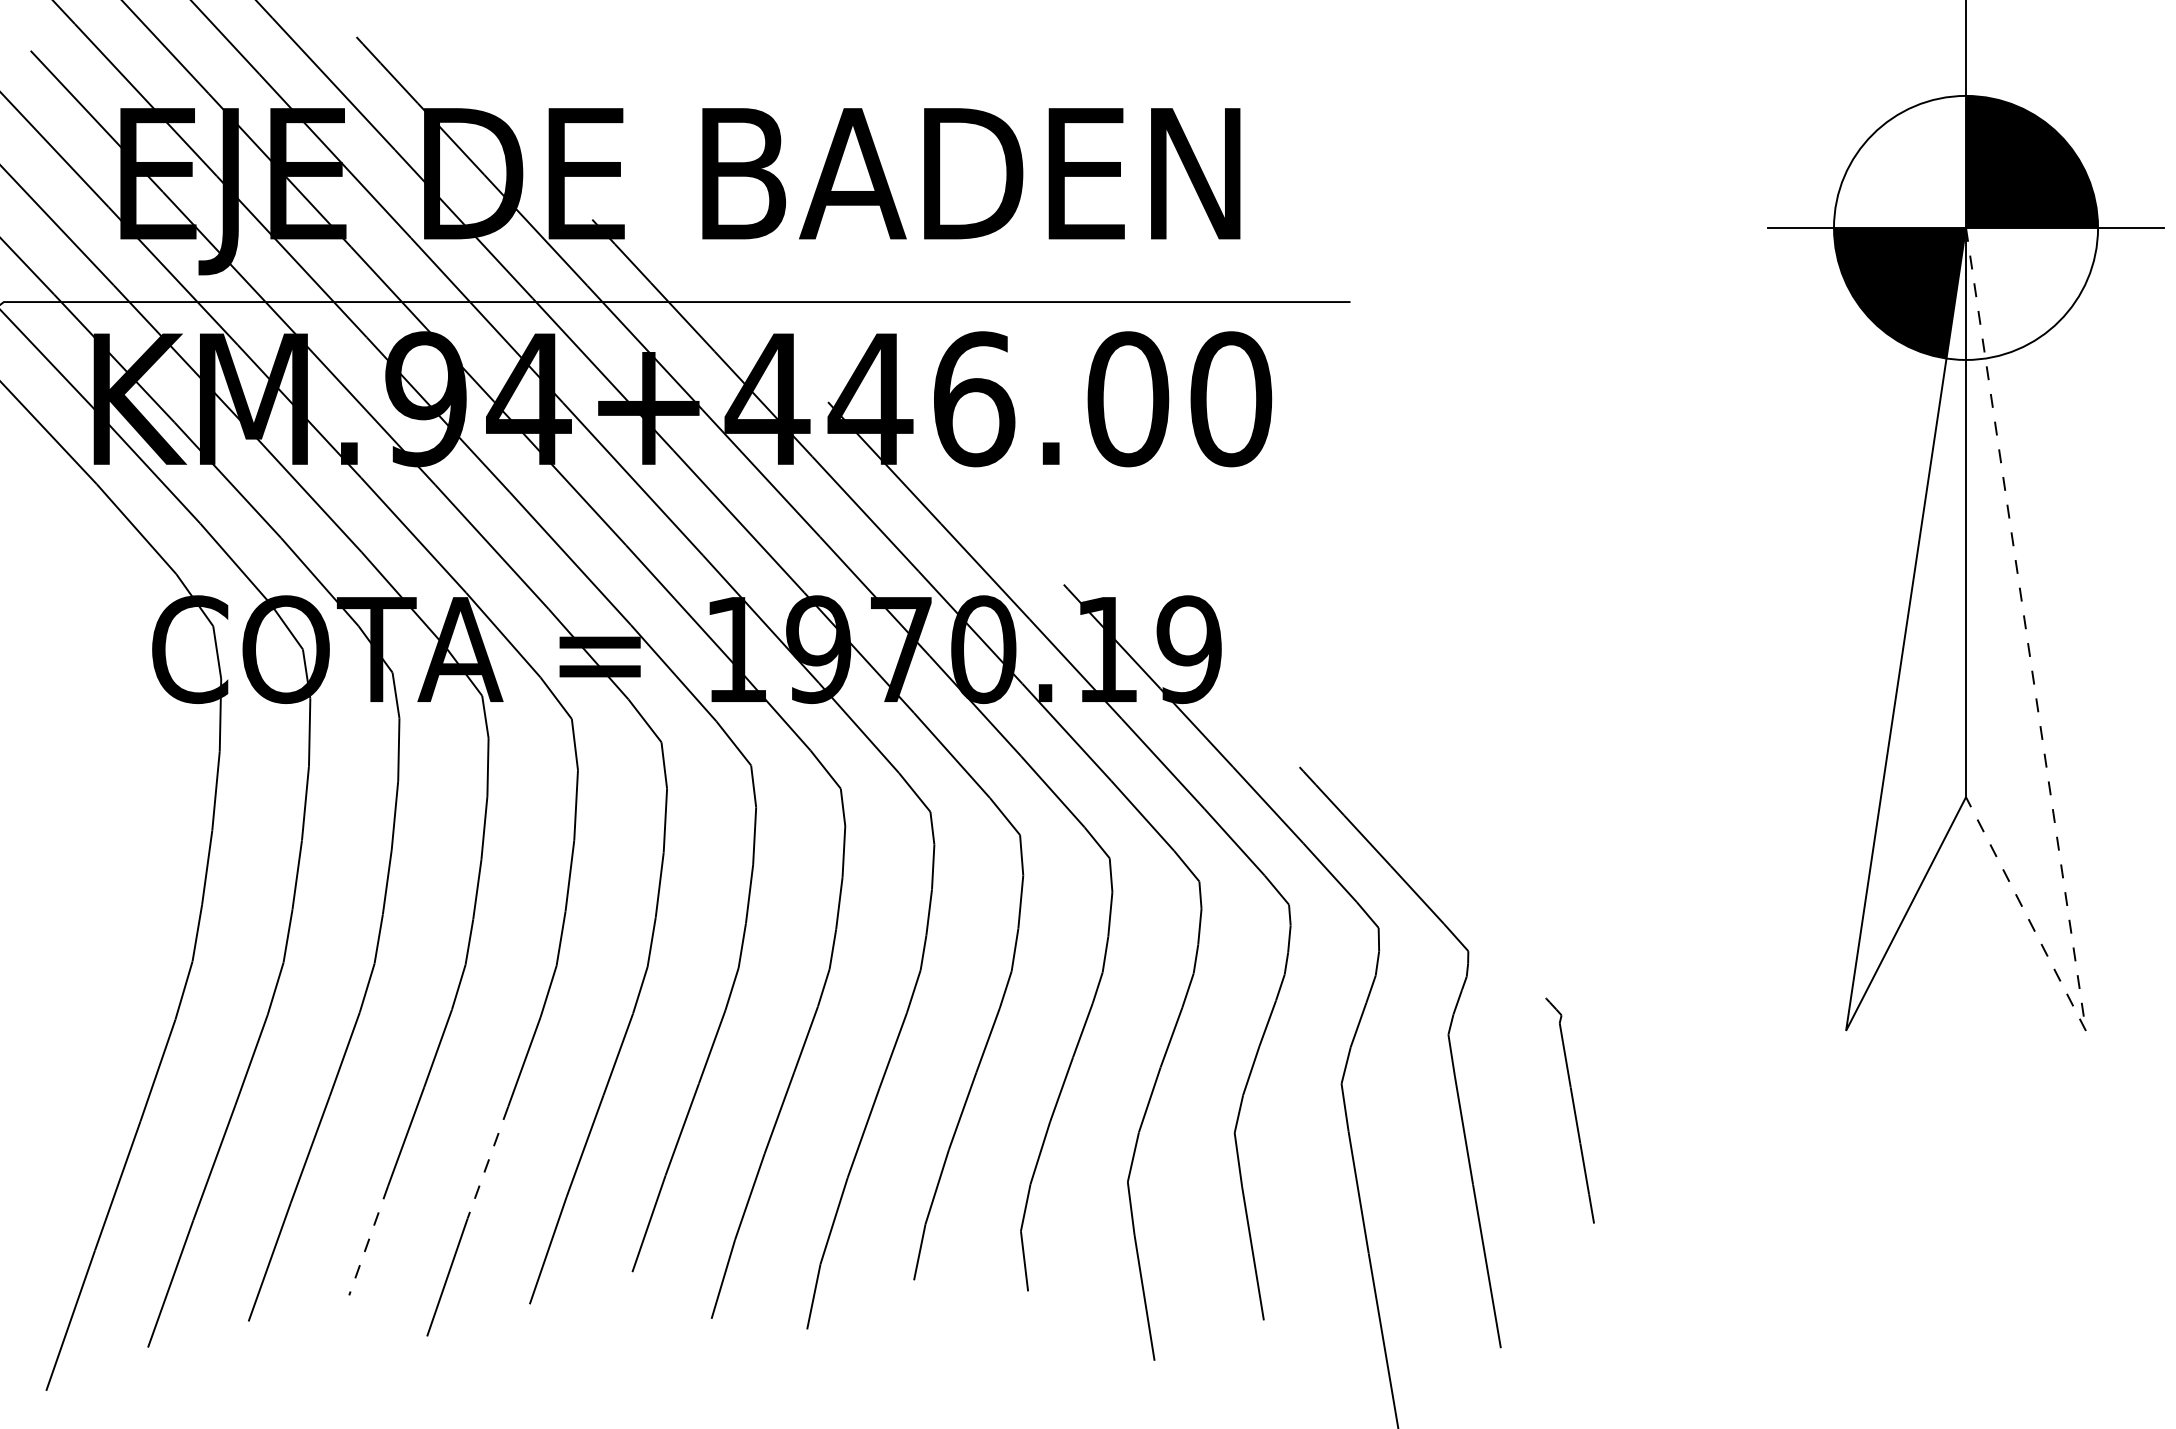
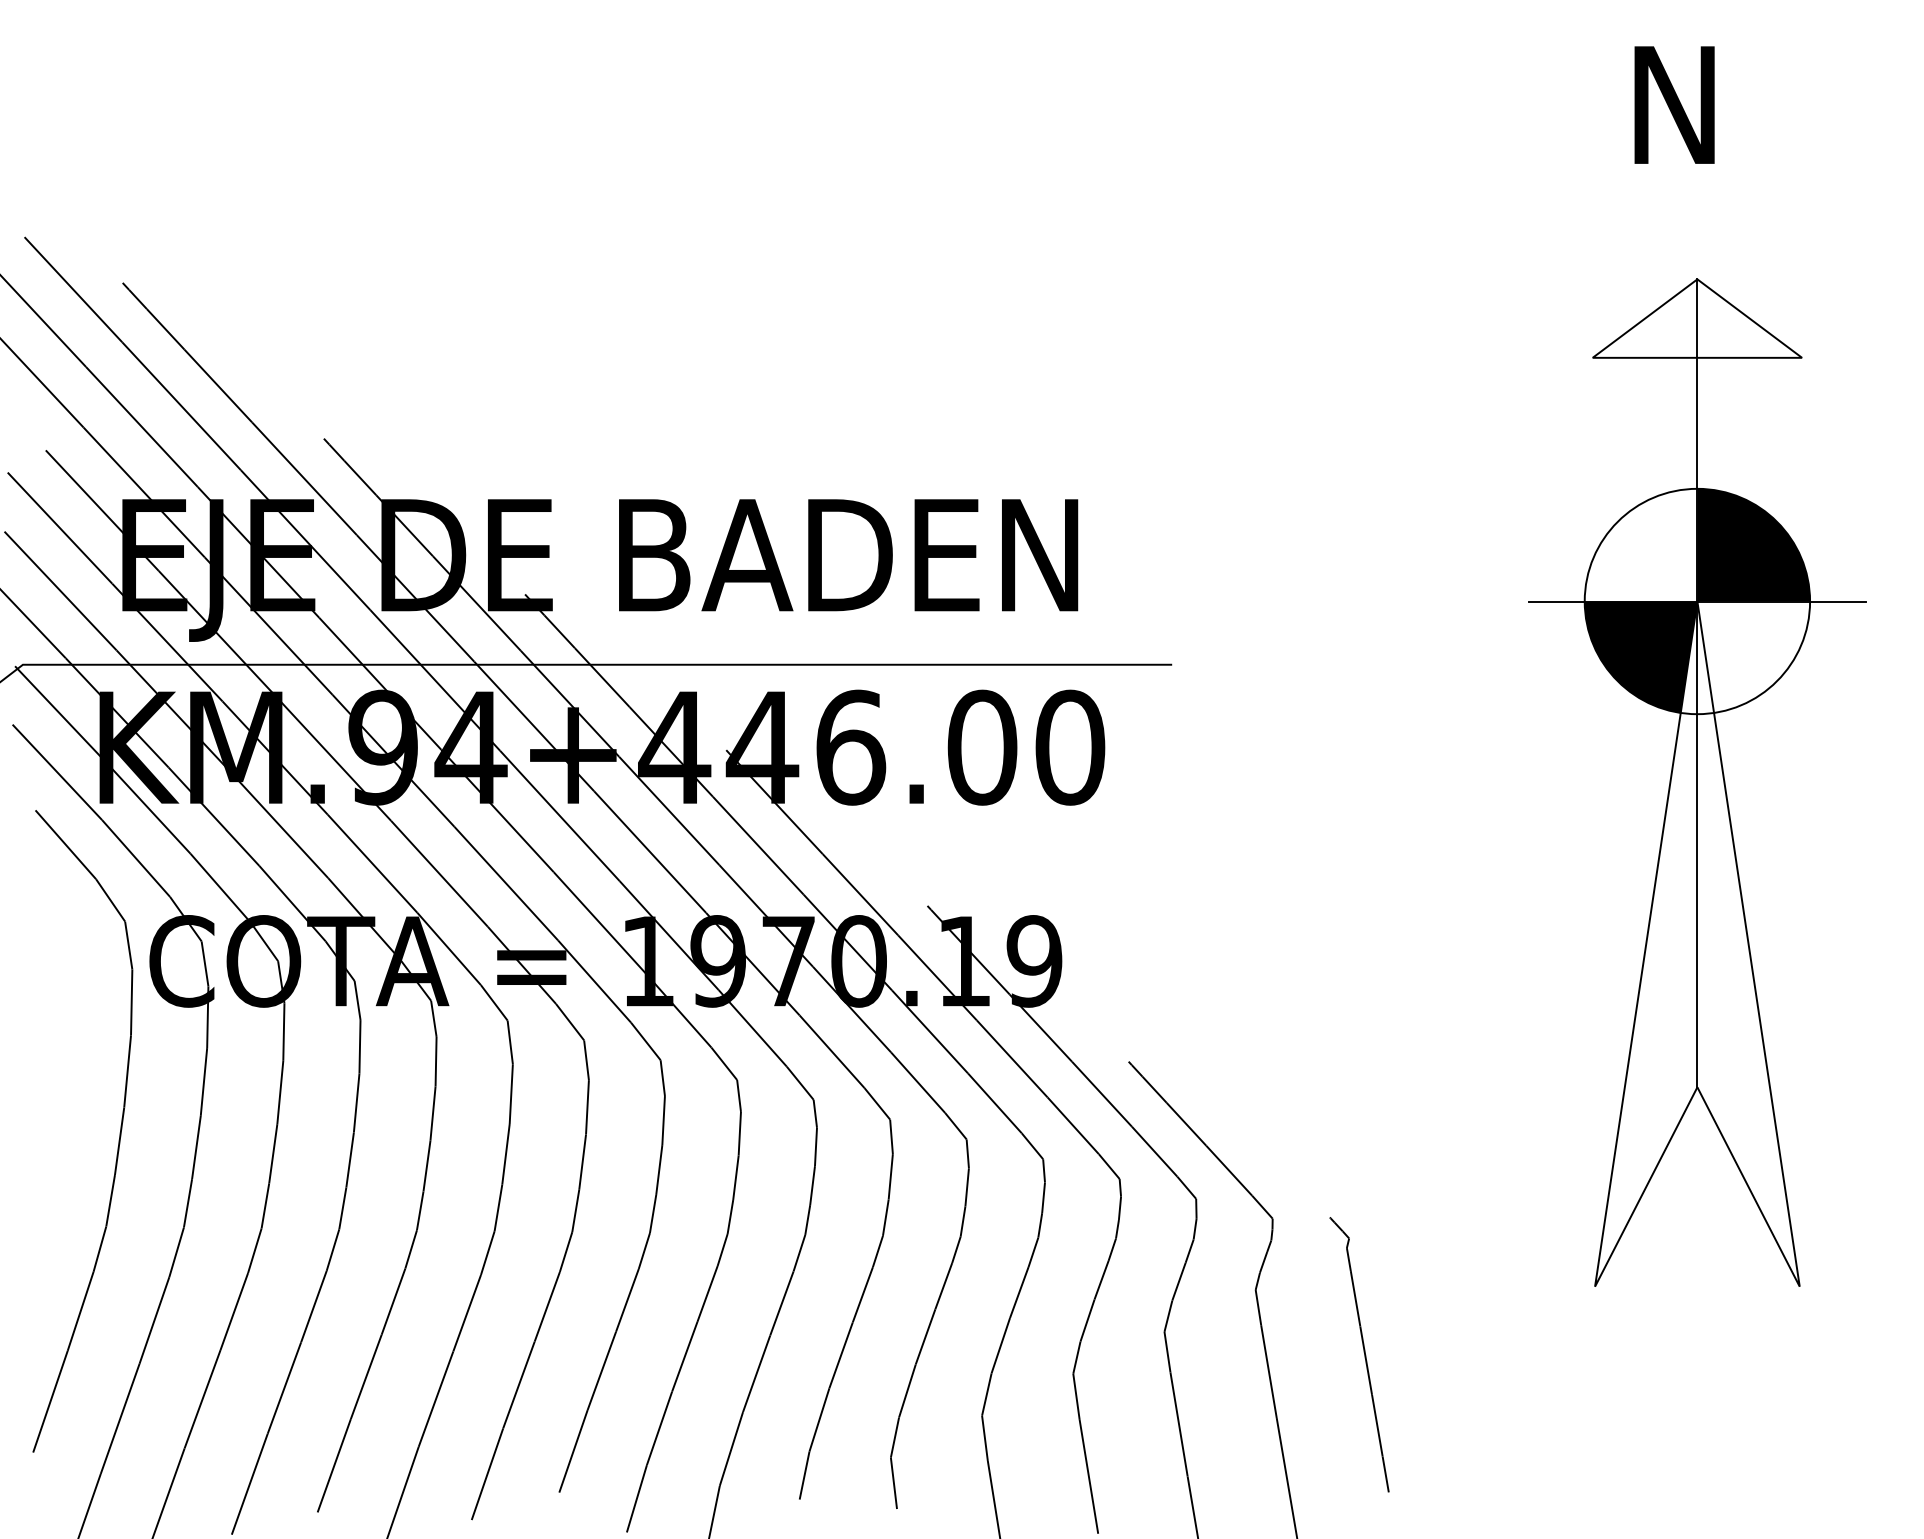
line: (2045, 761) -> (1765, 1056), dashed -> solid
part: (117, 850) -> (119, 1132), added
part: (1570, 1110) -> (1359, 1354), size x1.43
line: (488, 1163) -> (436, 1399), dashed -> solid
line: (368, 1240) -> (334, 1465), dashed -> solid

